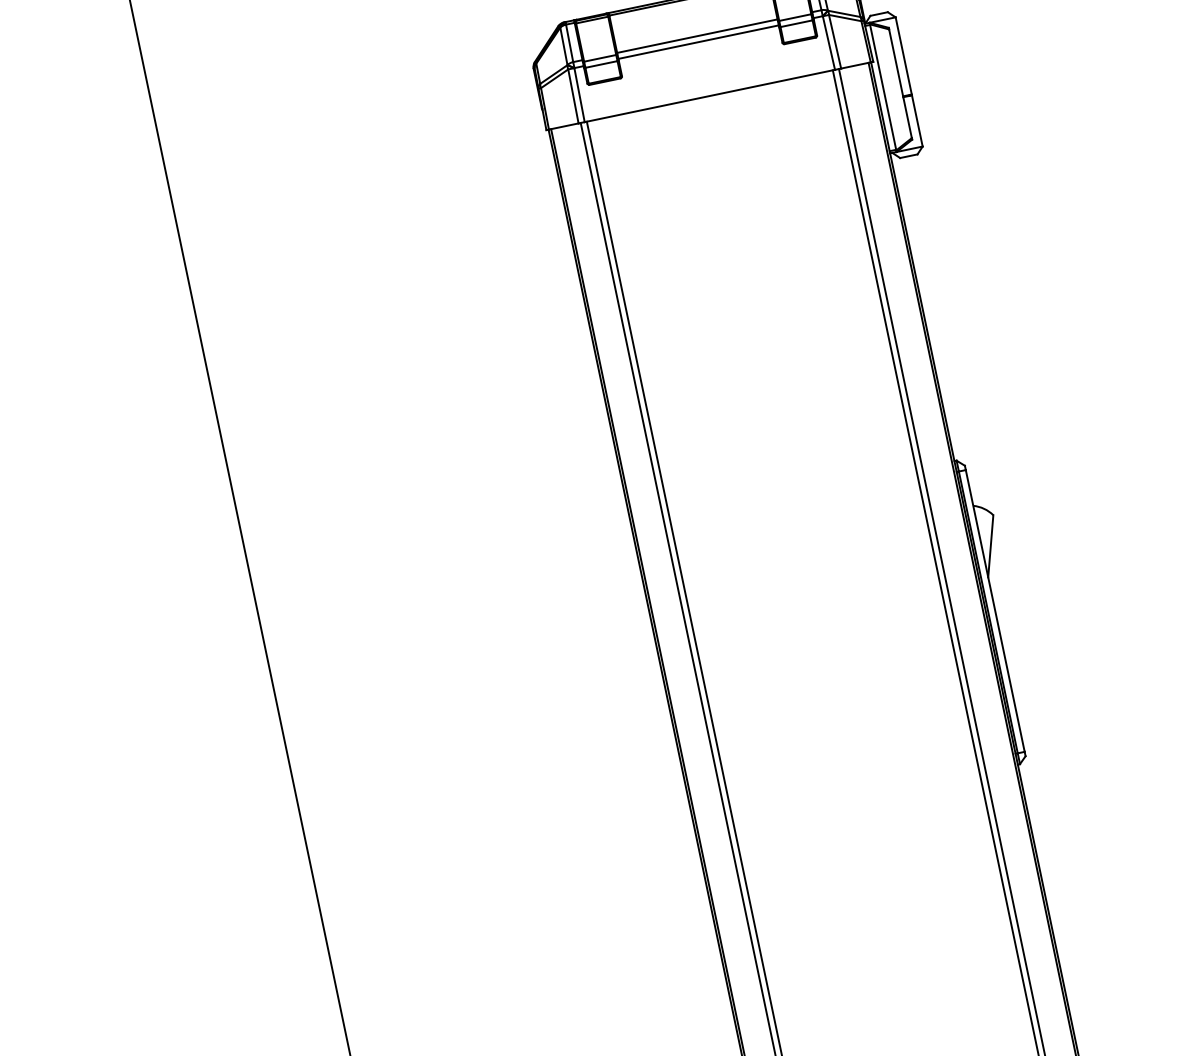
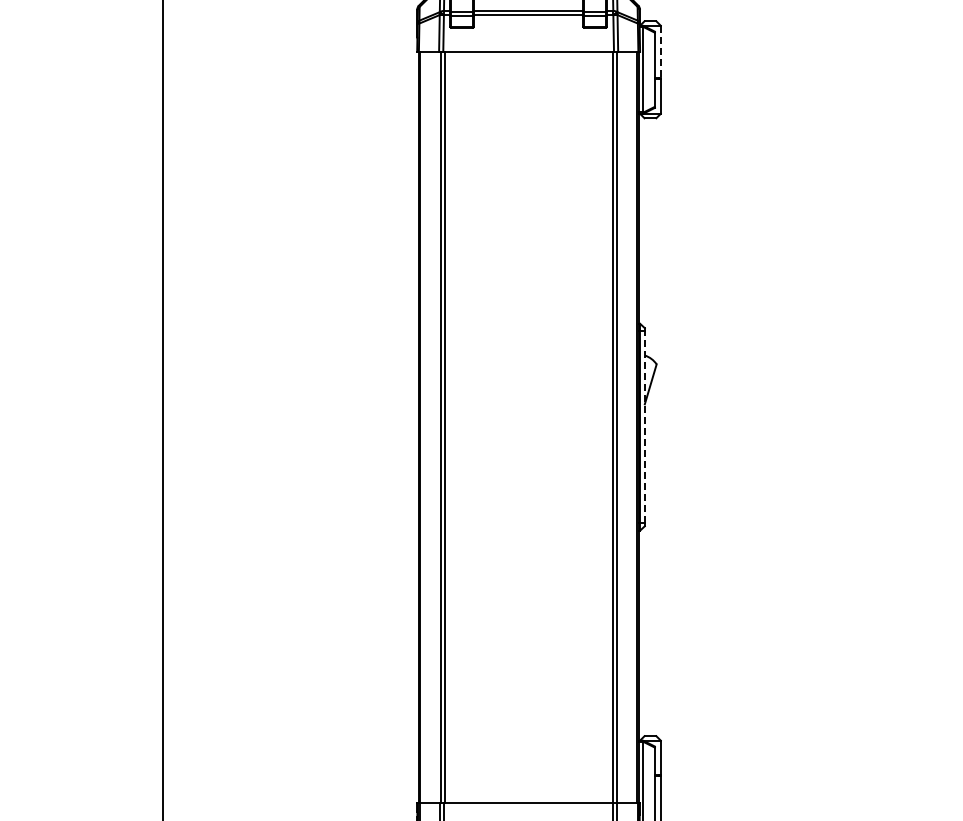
line: (903, 56) -> (660, 52), solid -> dashed
line: (994, 610) -> (644, 426), solid -> dashed

